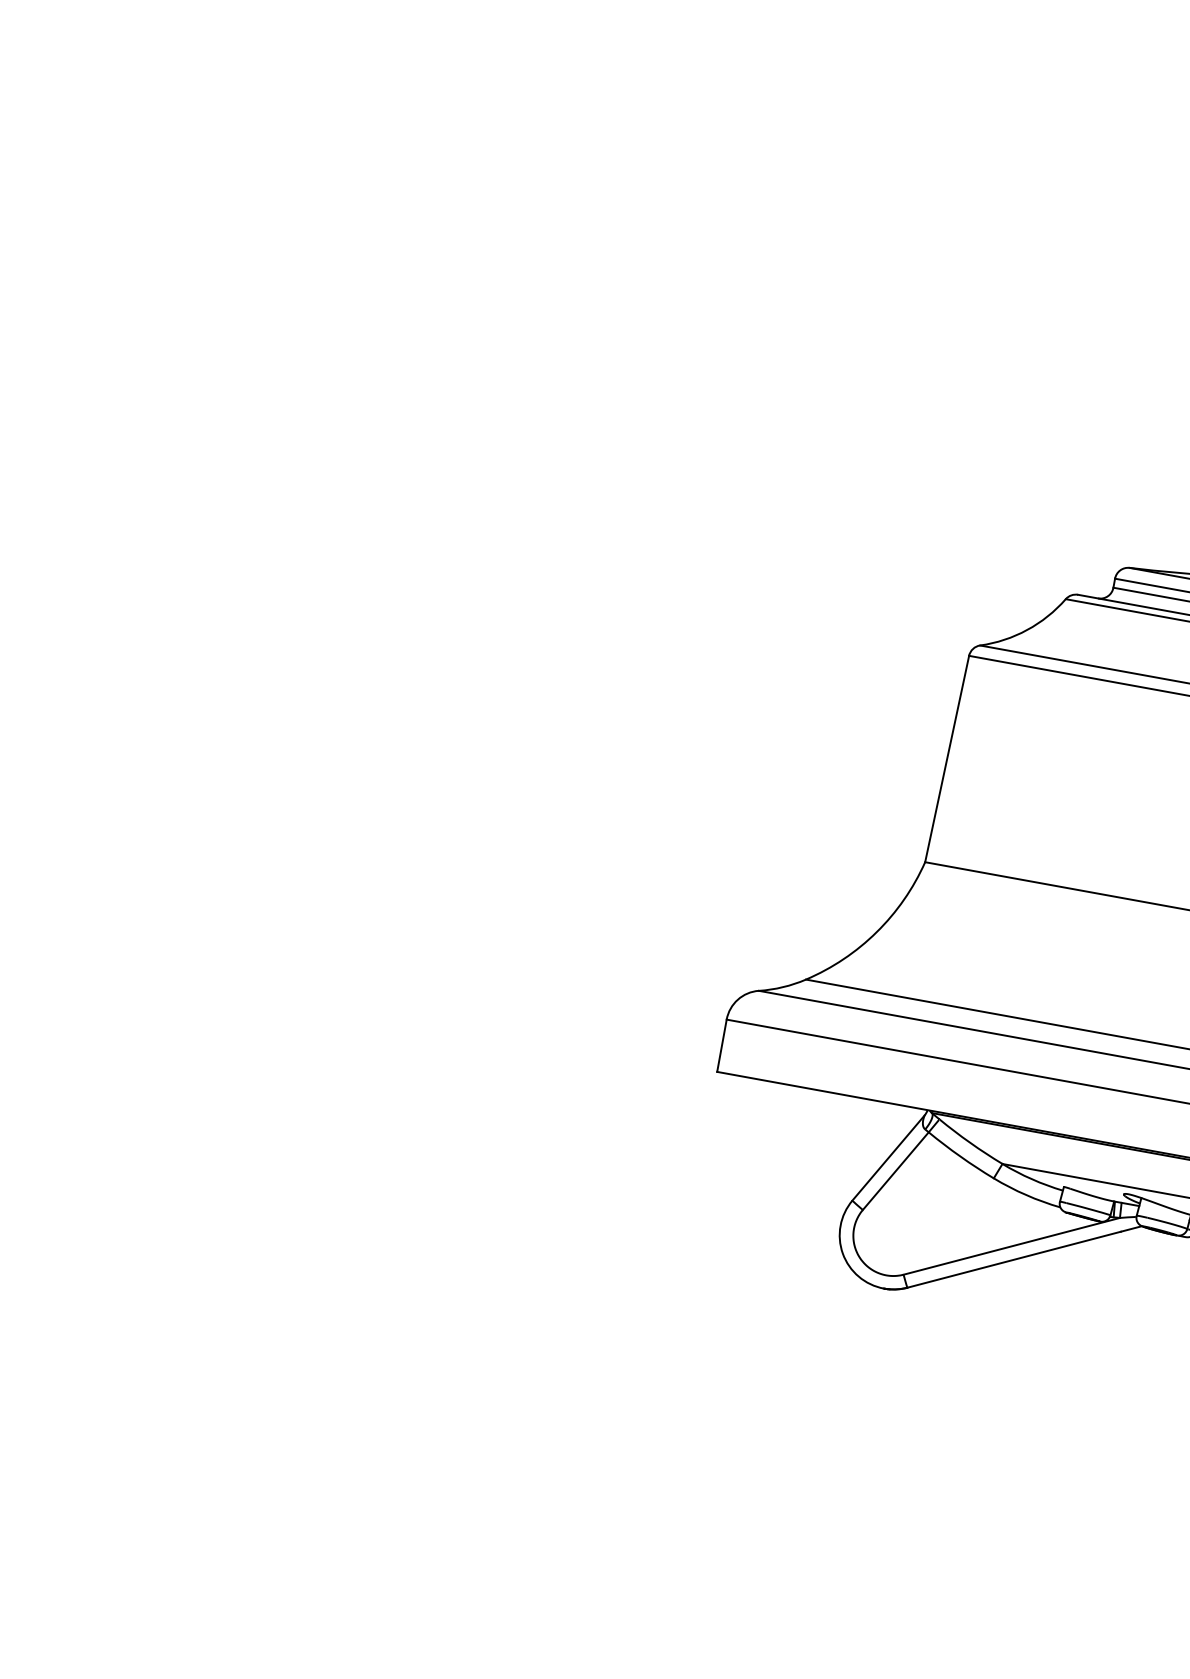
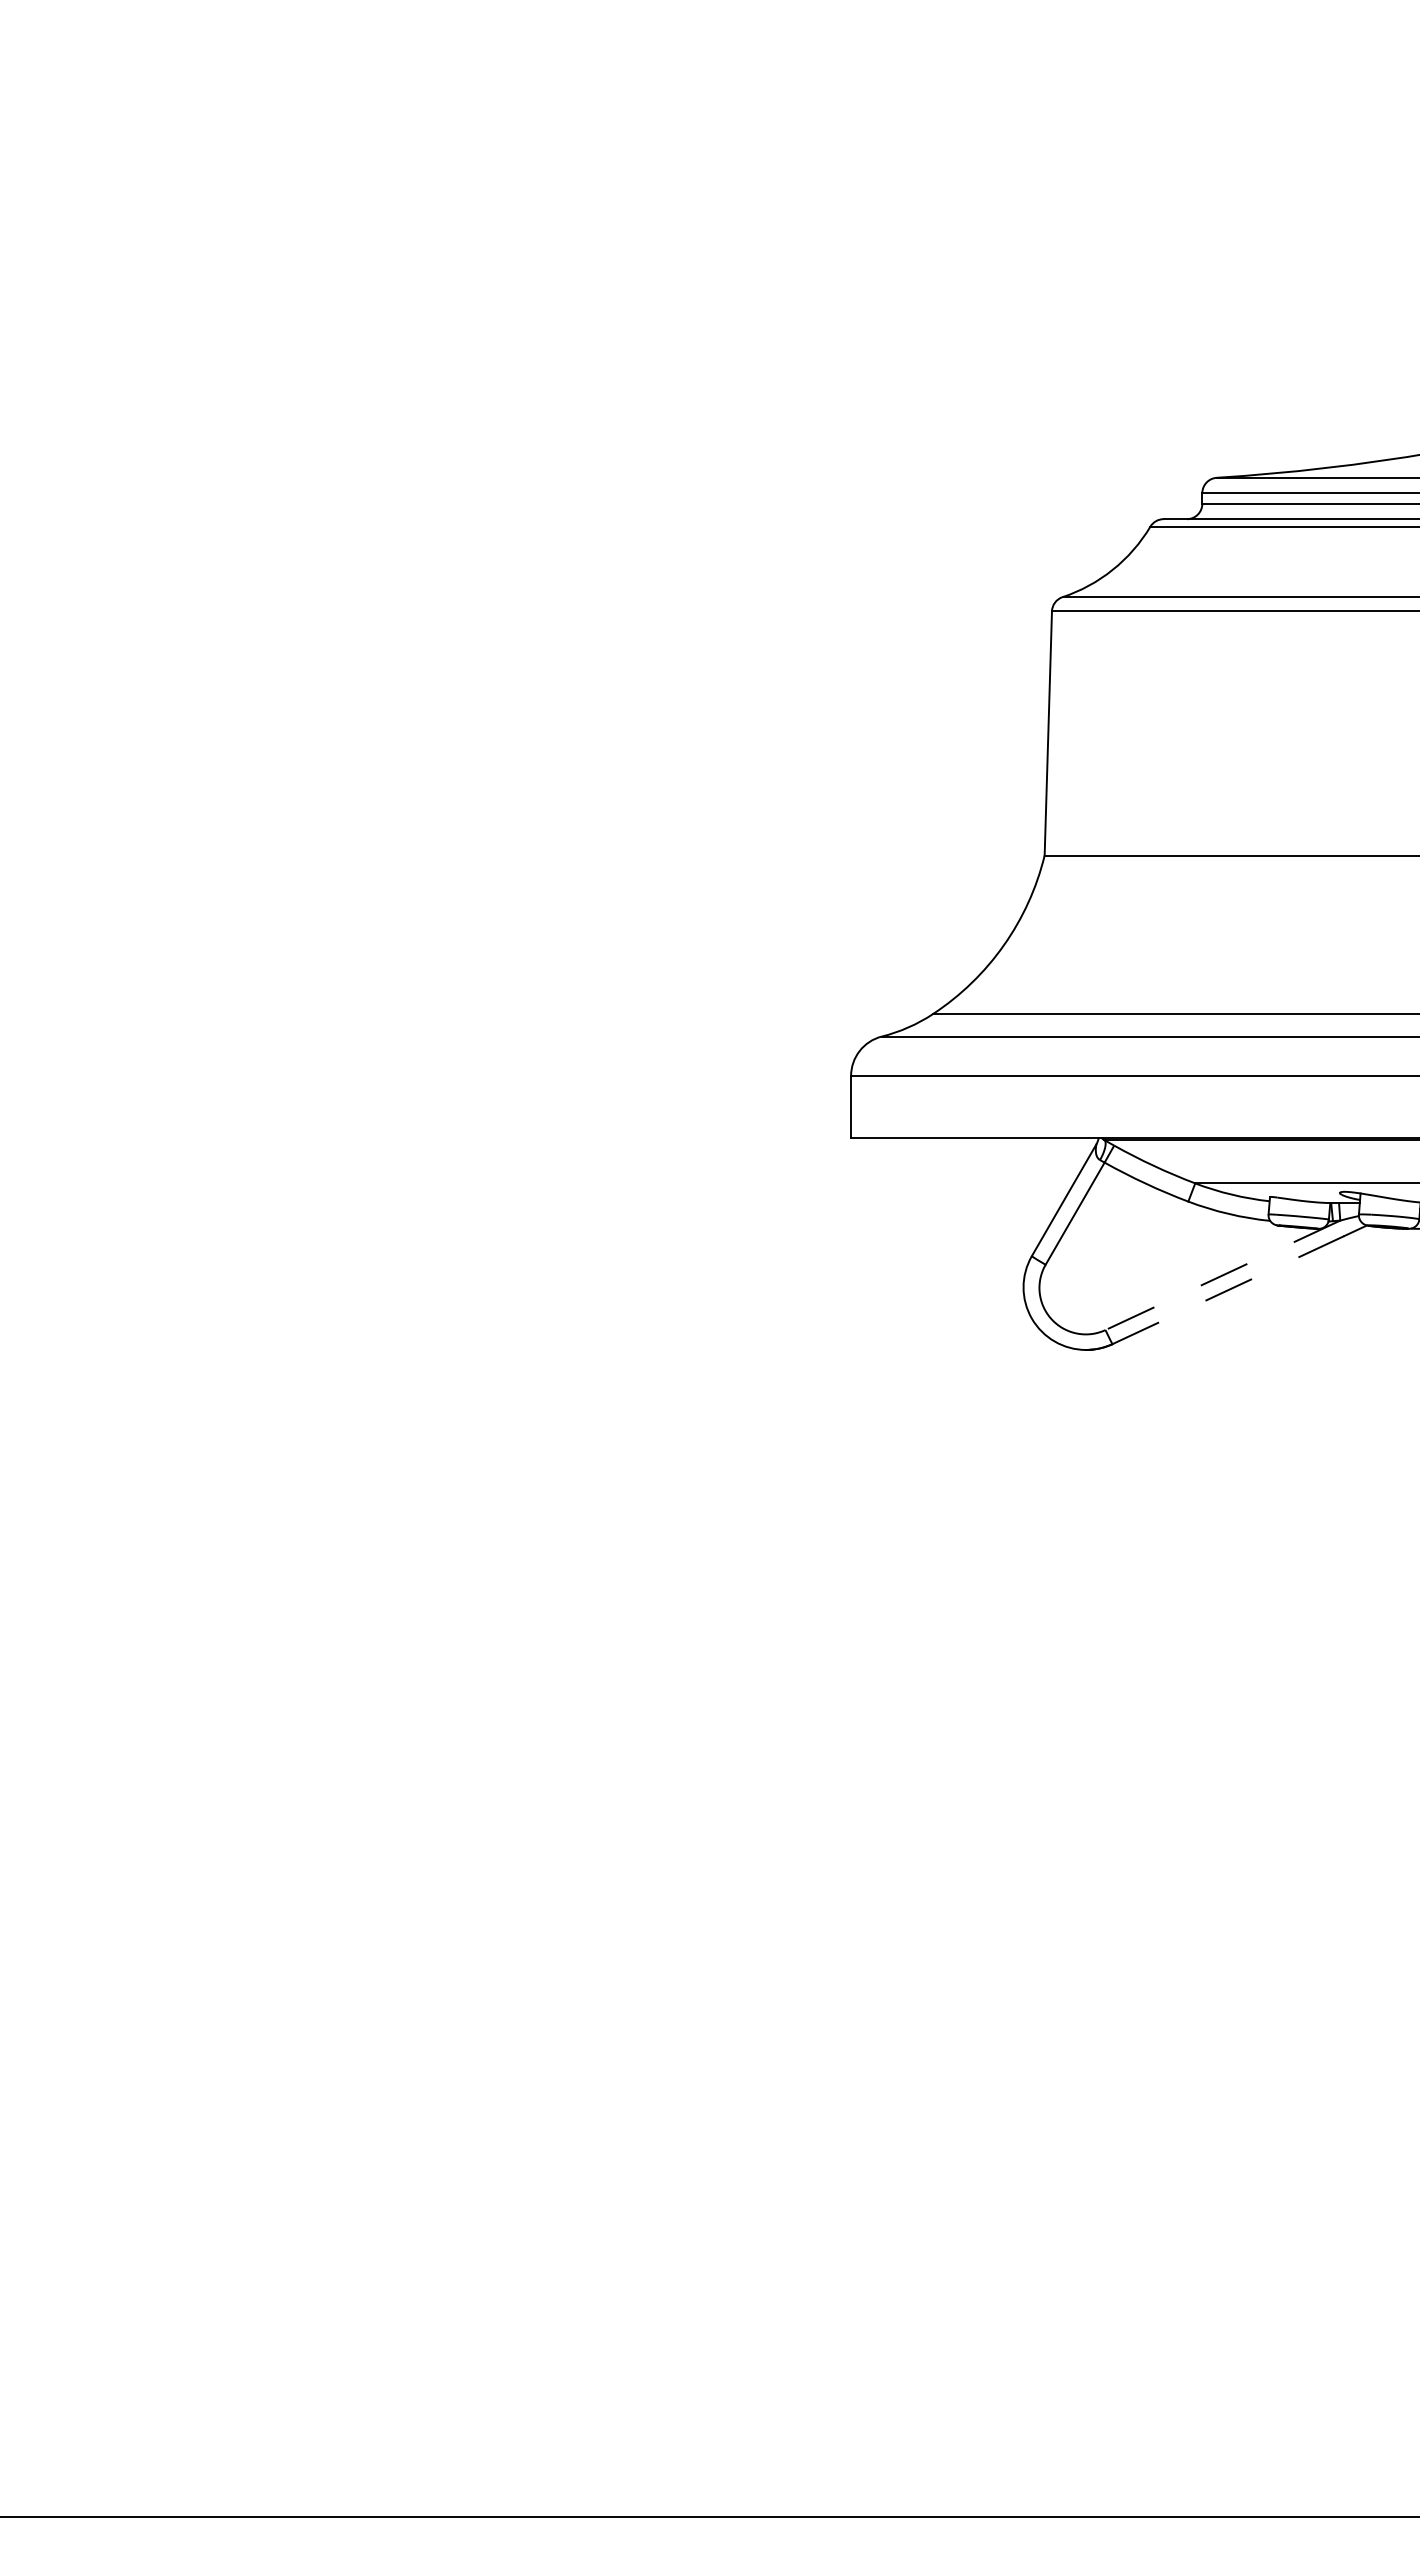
line: (1011, 1246) -> (1222, 1275), solid -> dashed
line: (1014, 1260) -> (1228, 1290), solid -> dashed

